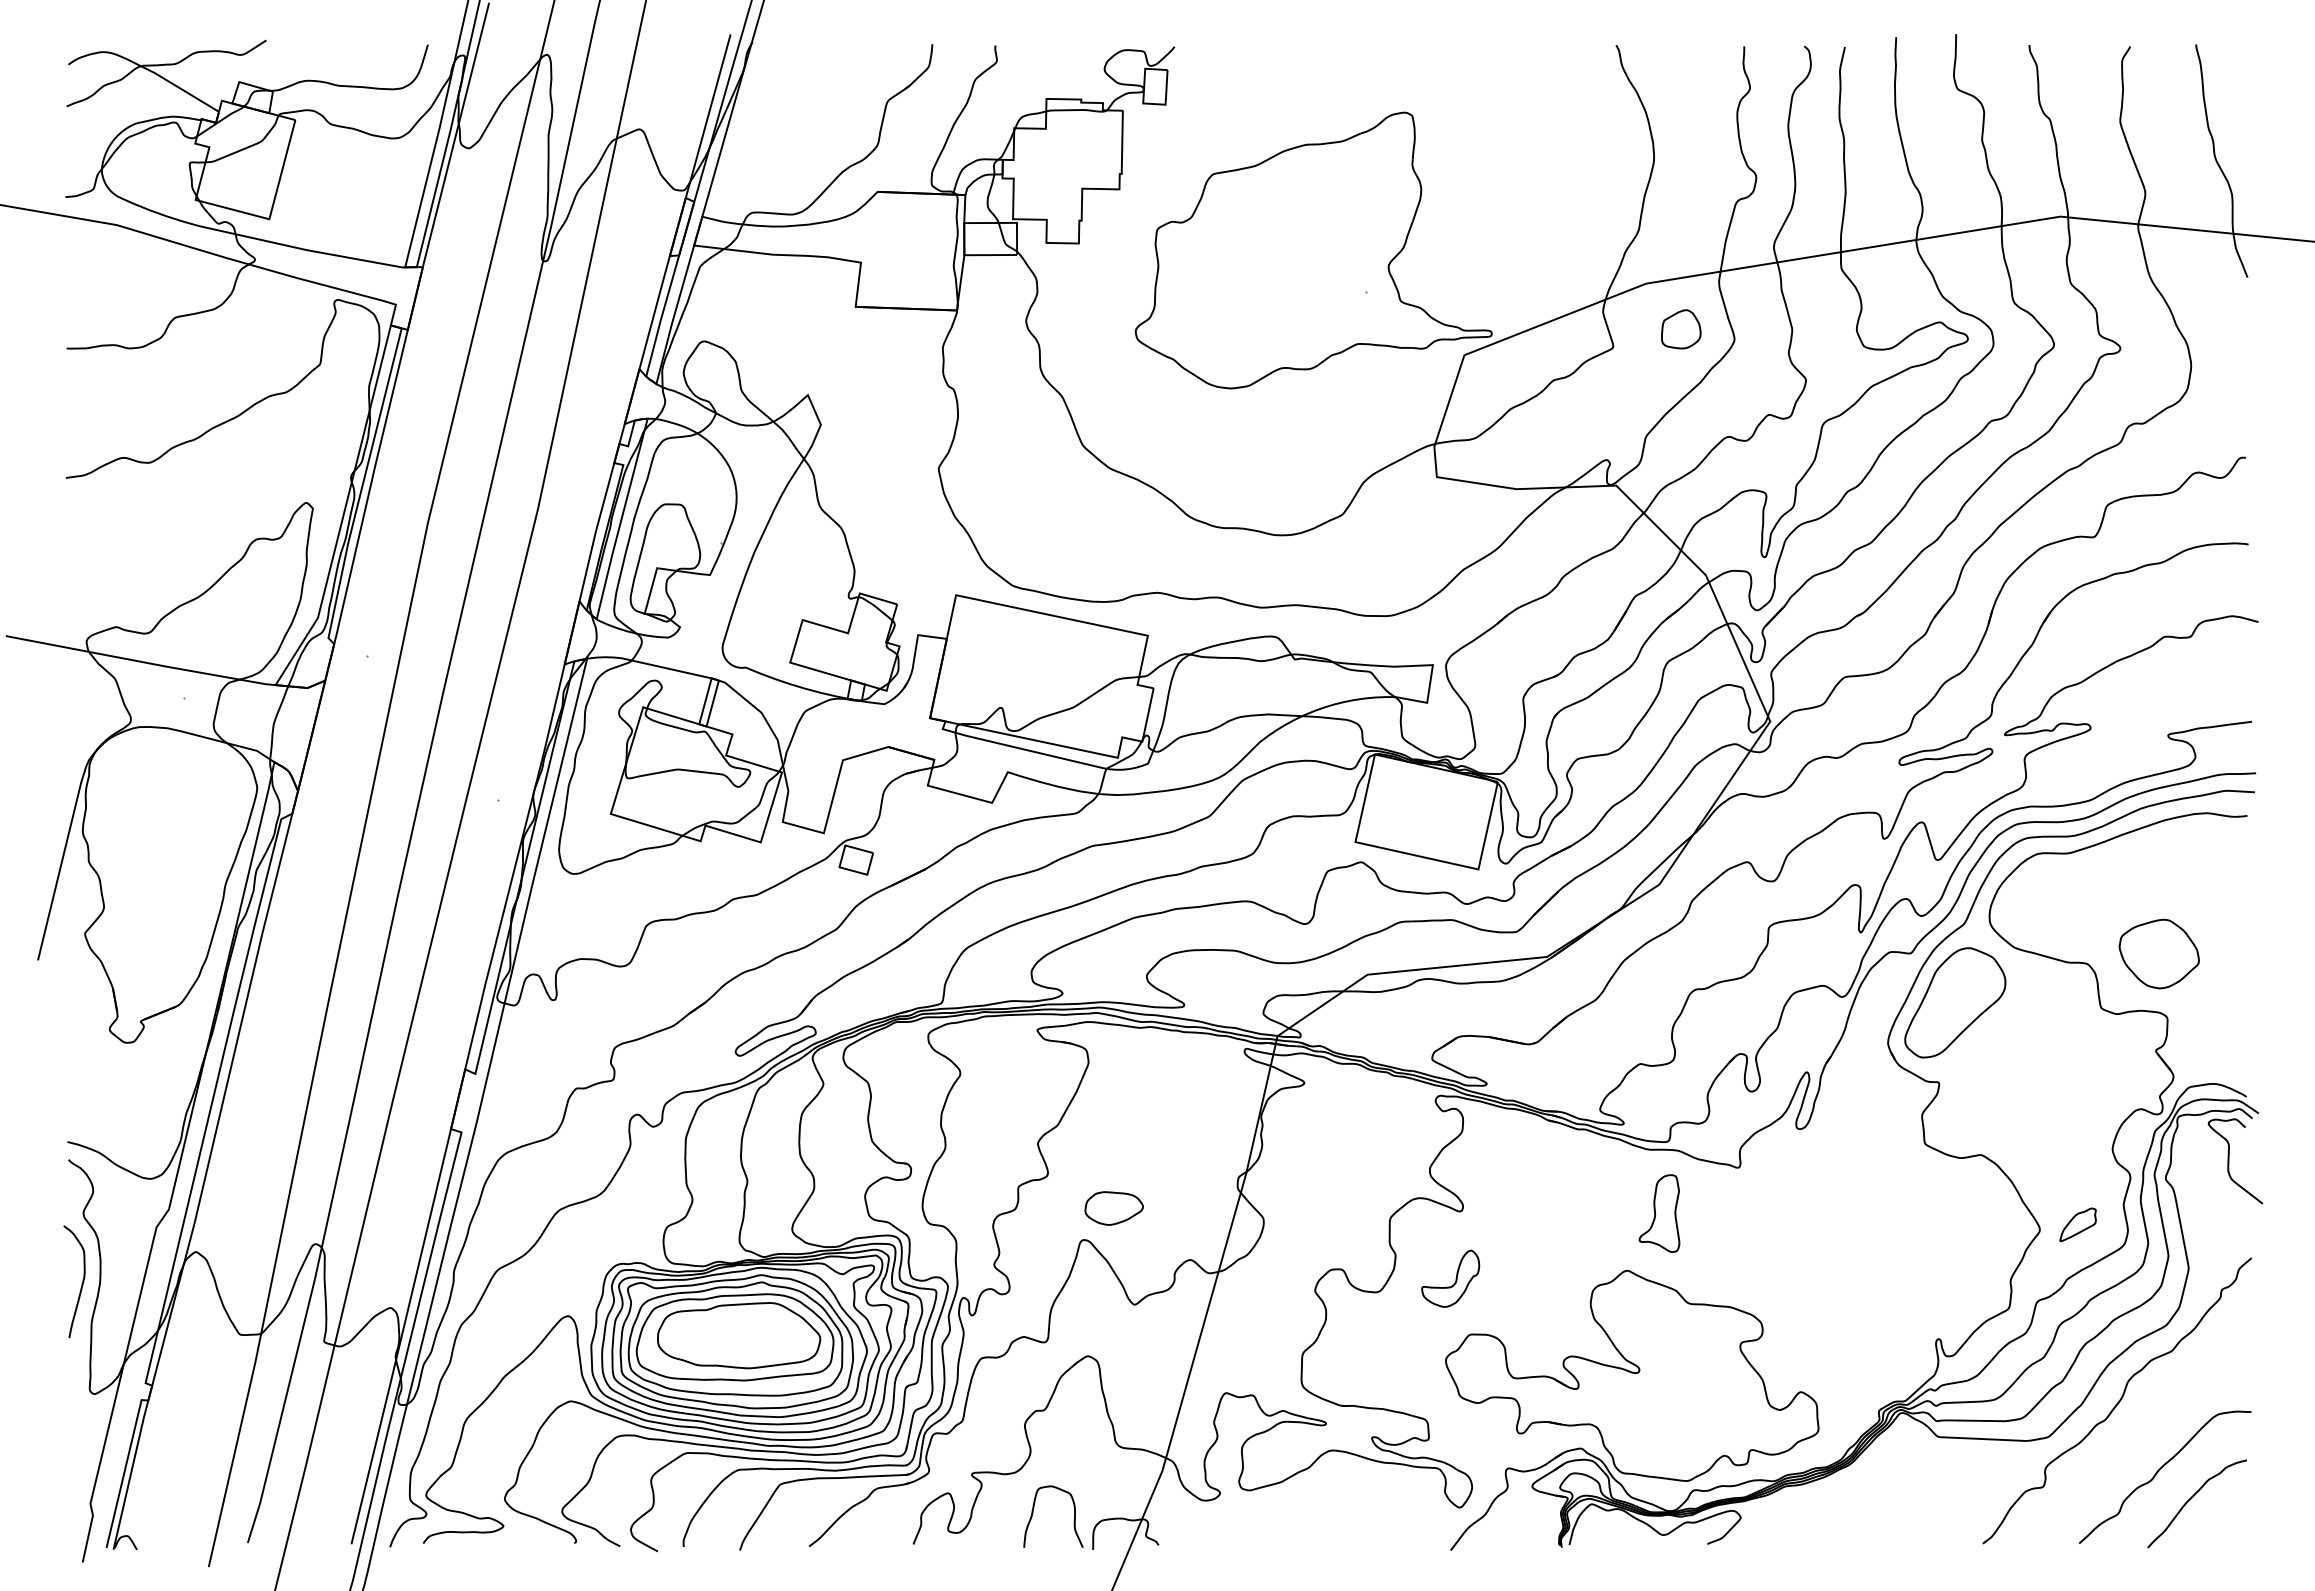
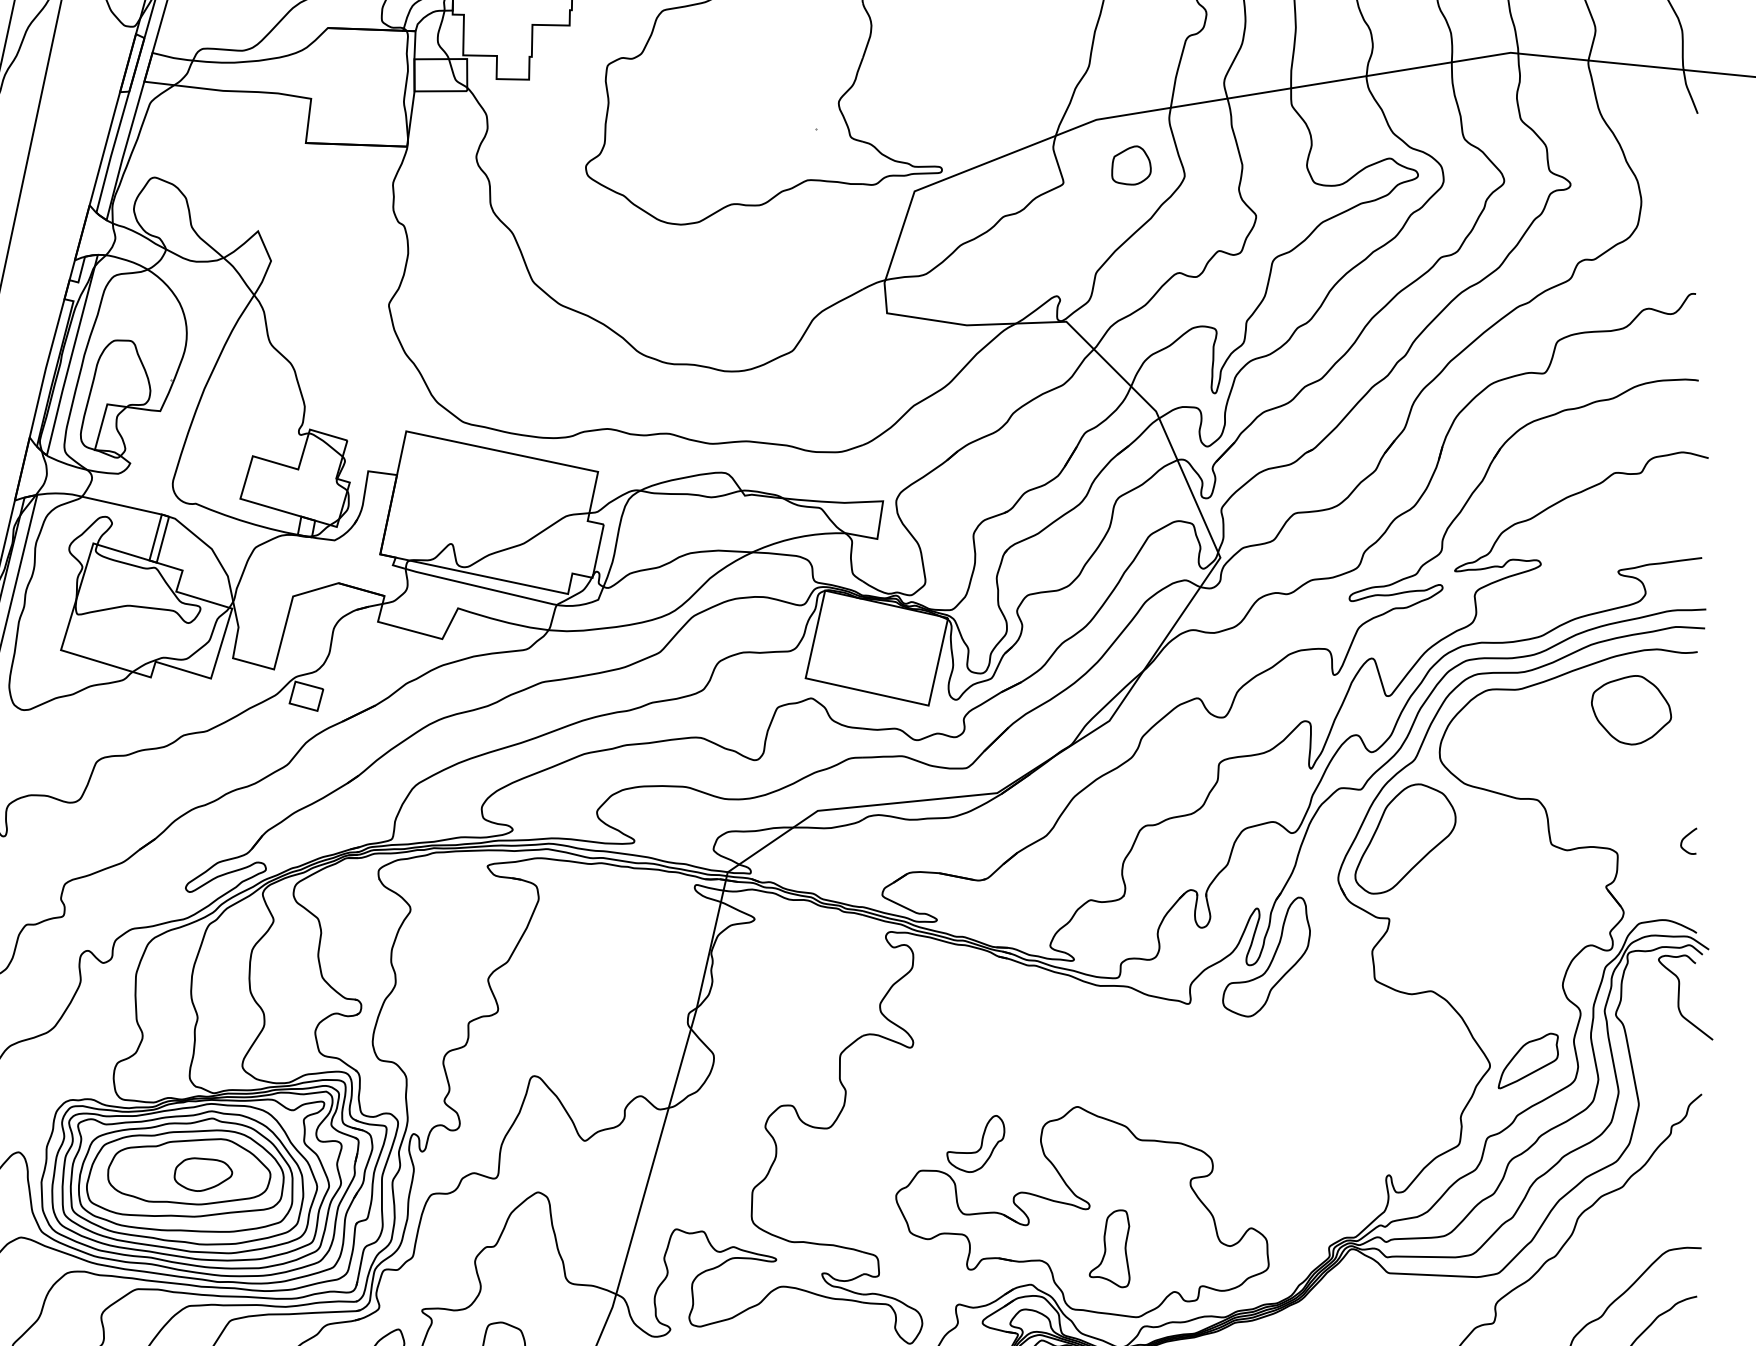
part: (2158, 953) -> (1630, 709), moved
curve: (2237, 1000) -> (1687, 836), added
part: (1816, 1120) -> (1266, 956), added
part: (1113, 1208) -> (202, 1174), moved
part: (1659, 1213) -> (1109, 1248), moved
part: (2077, 1224) -> (1527, 1060), size x1.67
part: (1450, 1278) -> (975, 1143), moved

